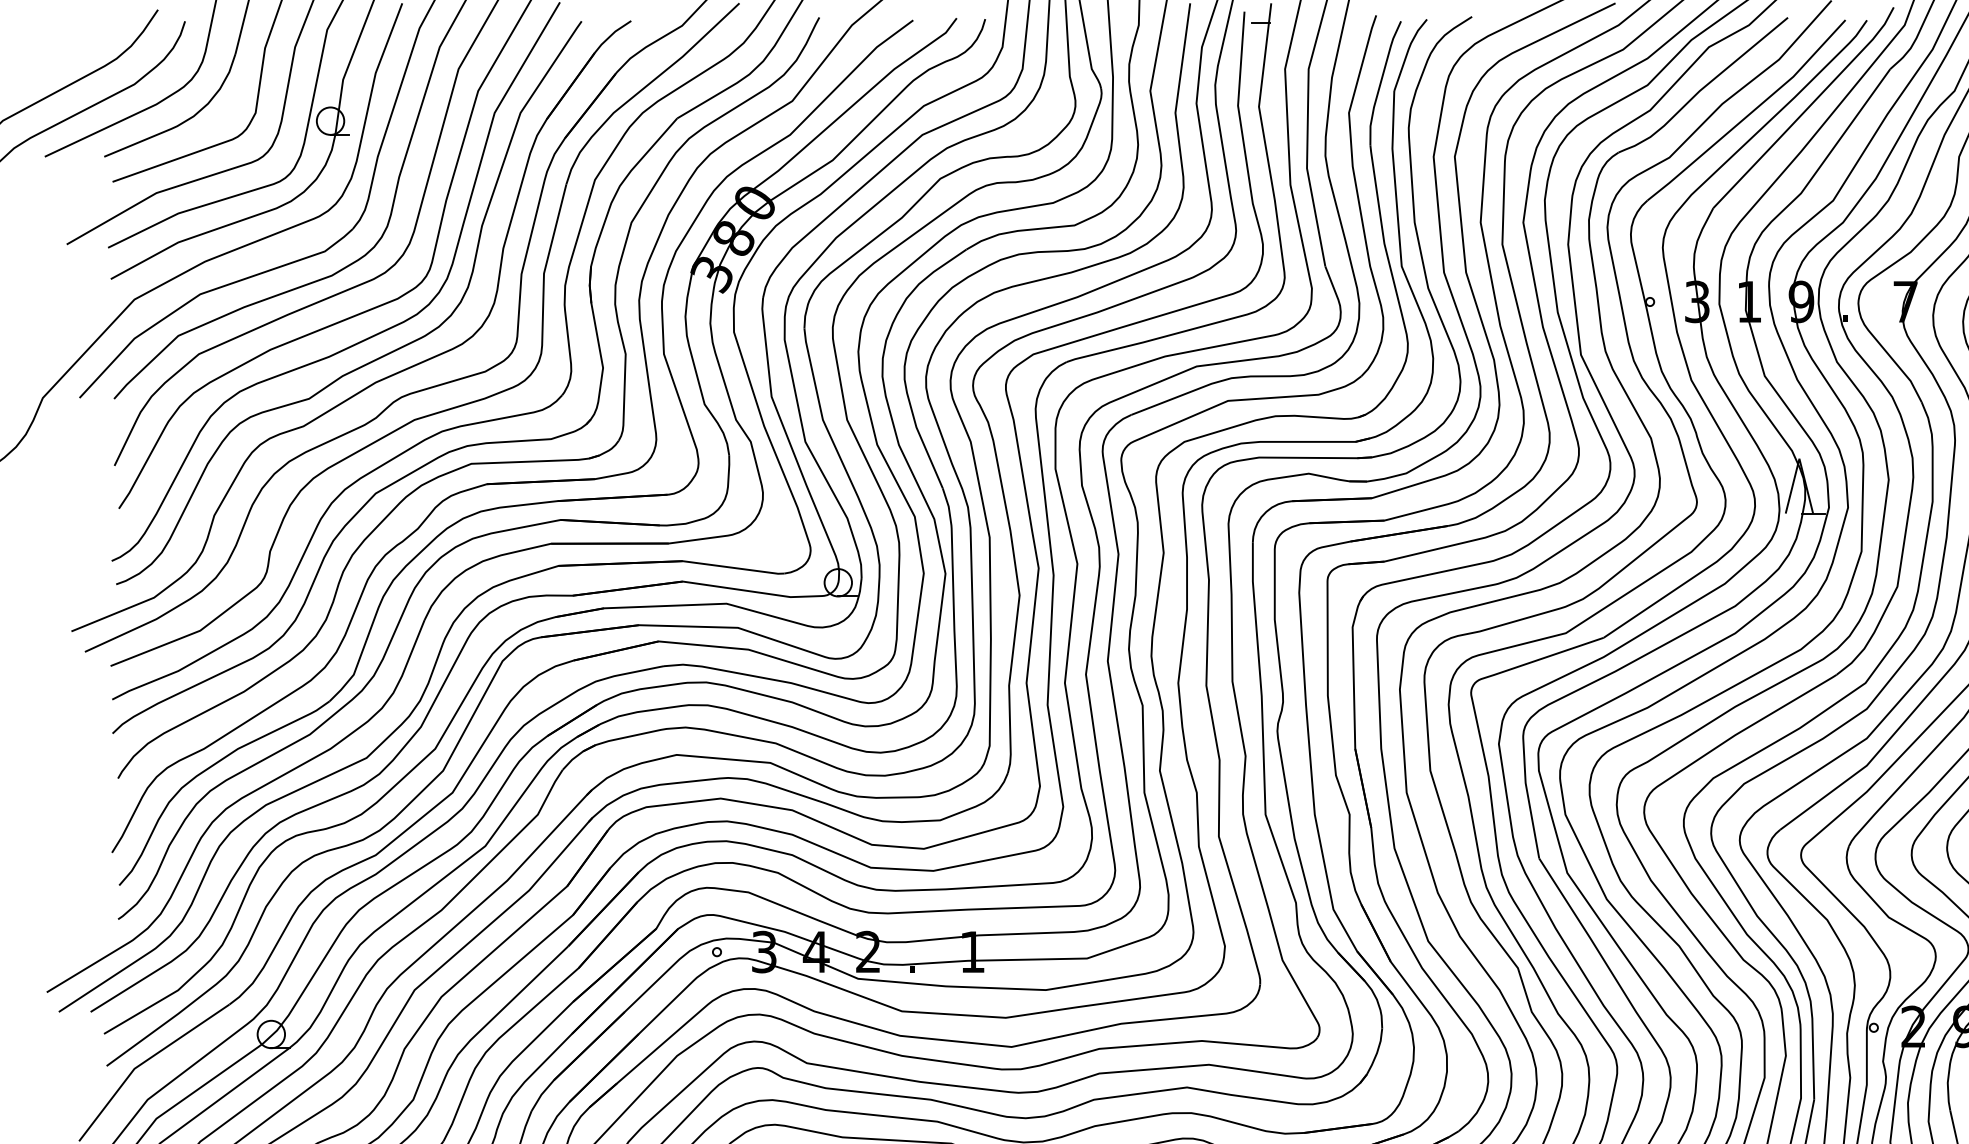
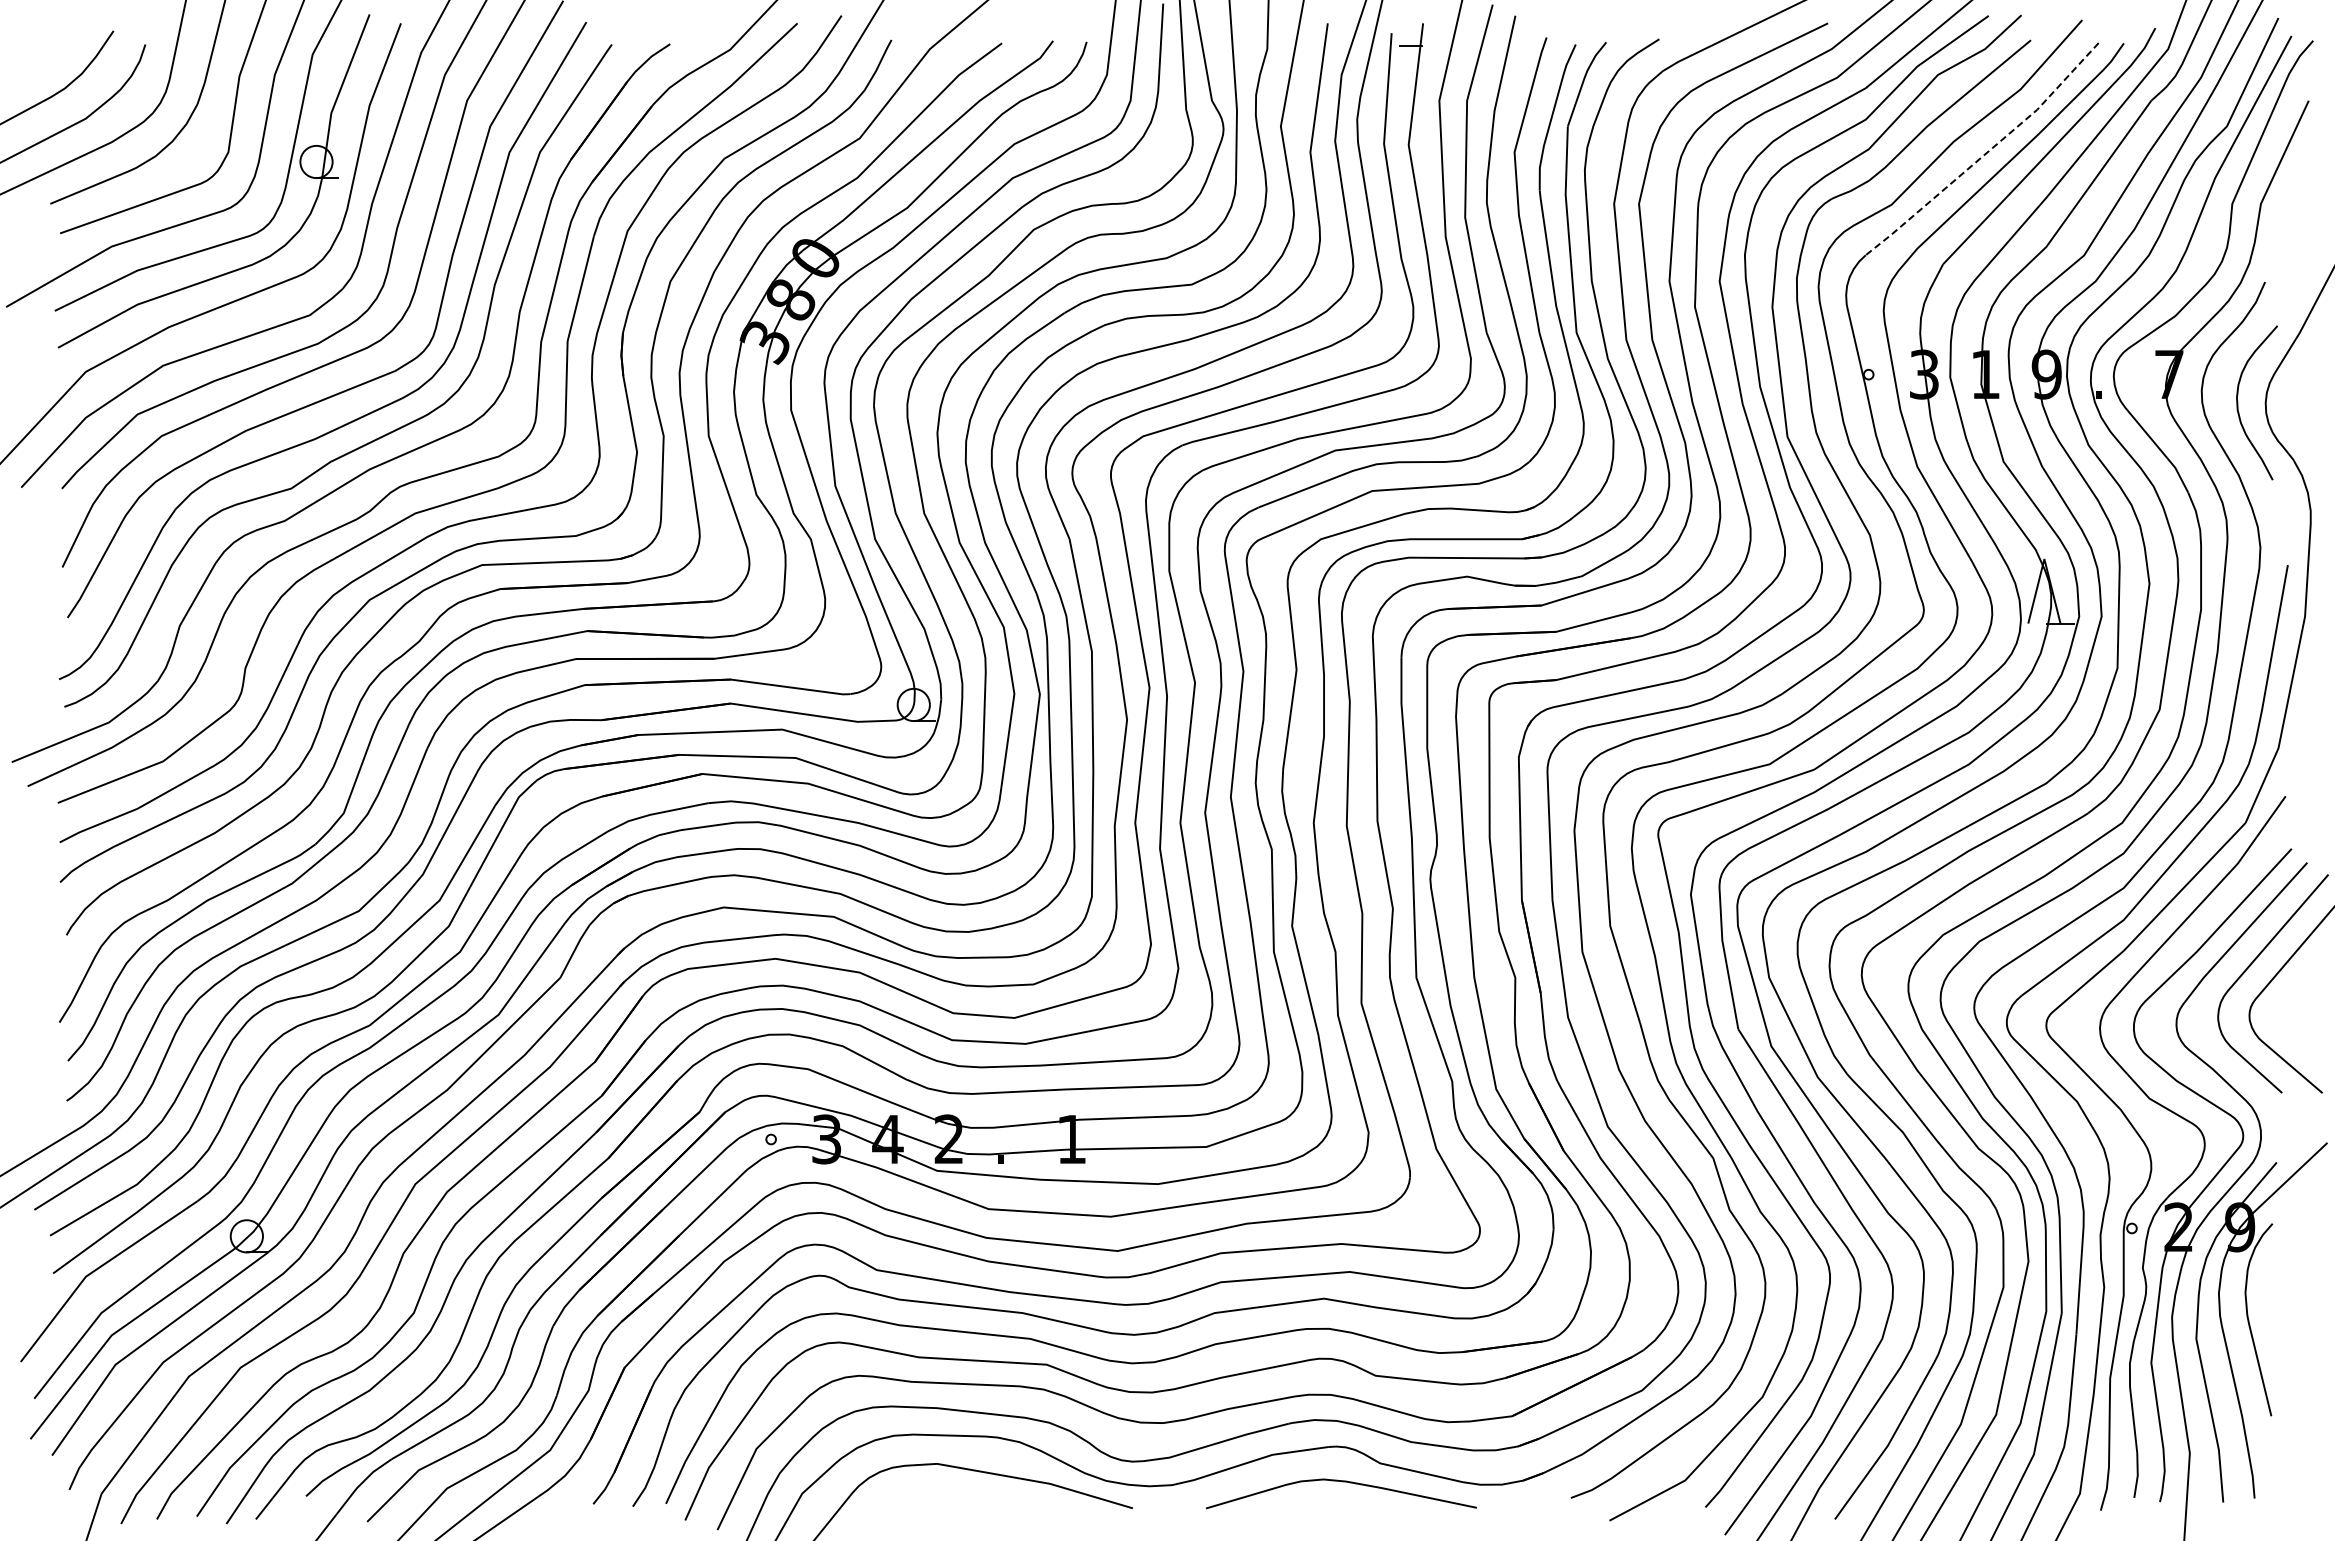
line: (1749, 113) -> (1985, 153), solid -> dashed

